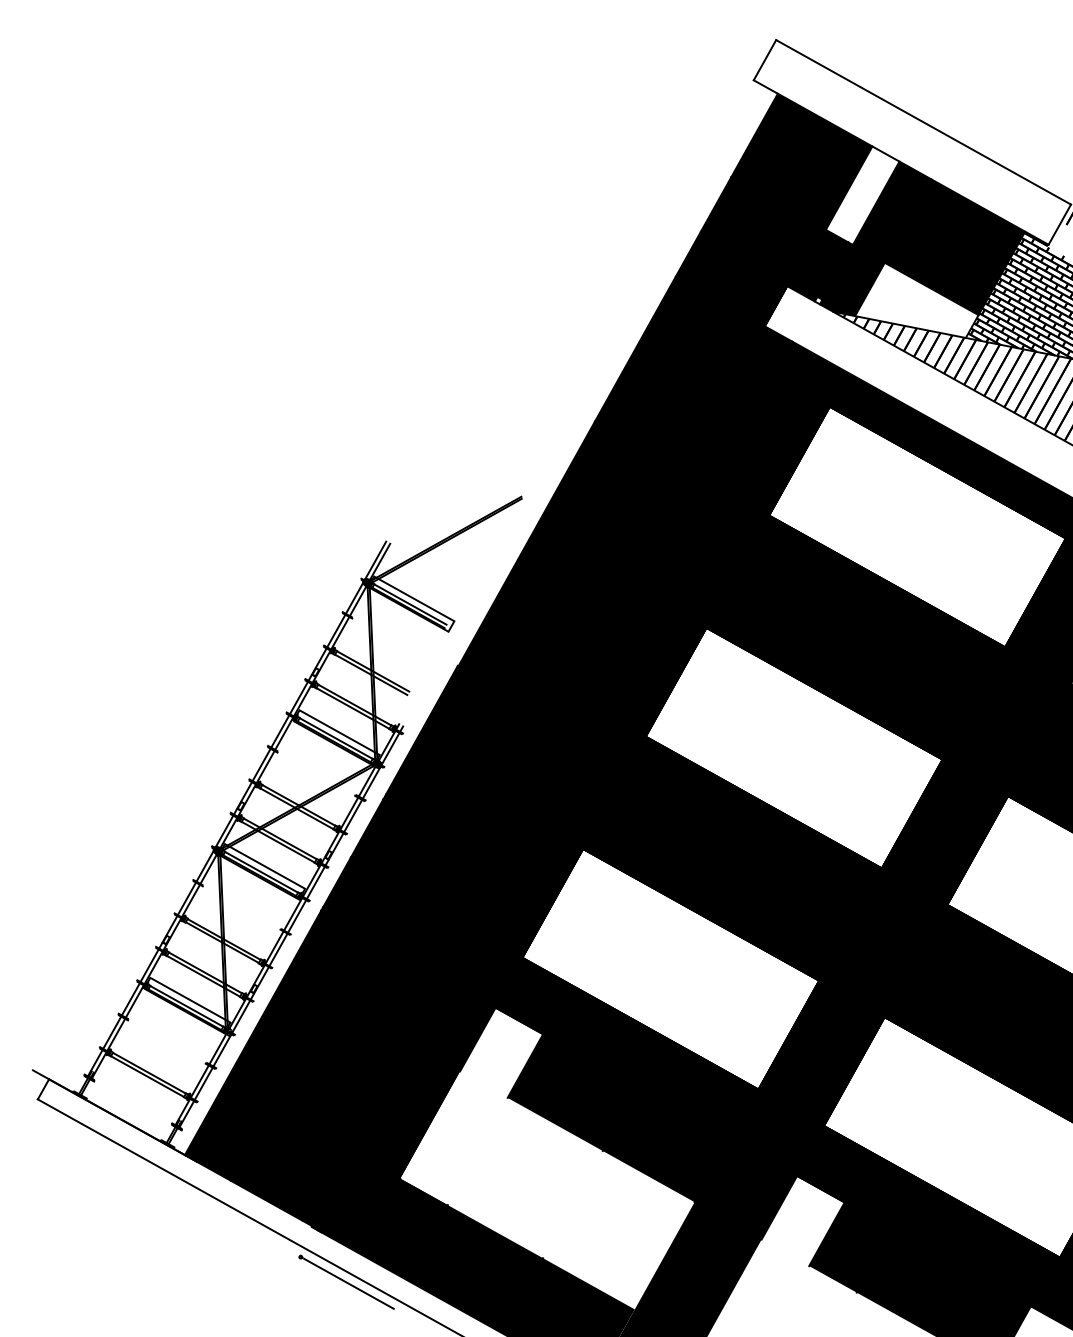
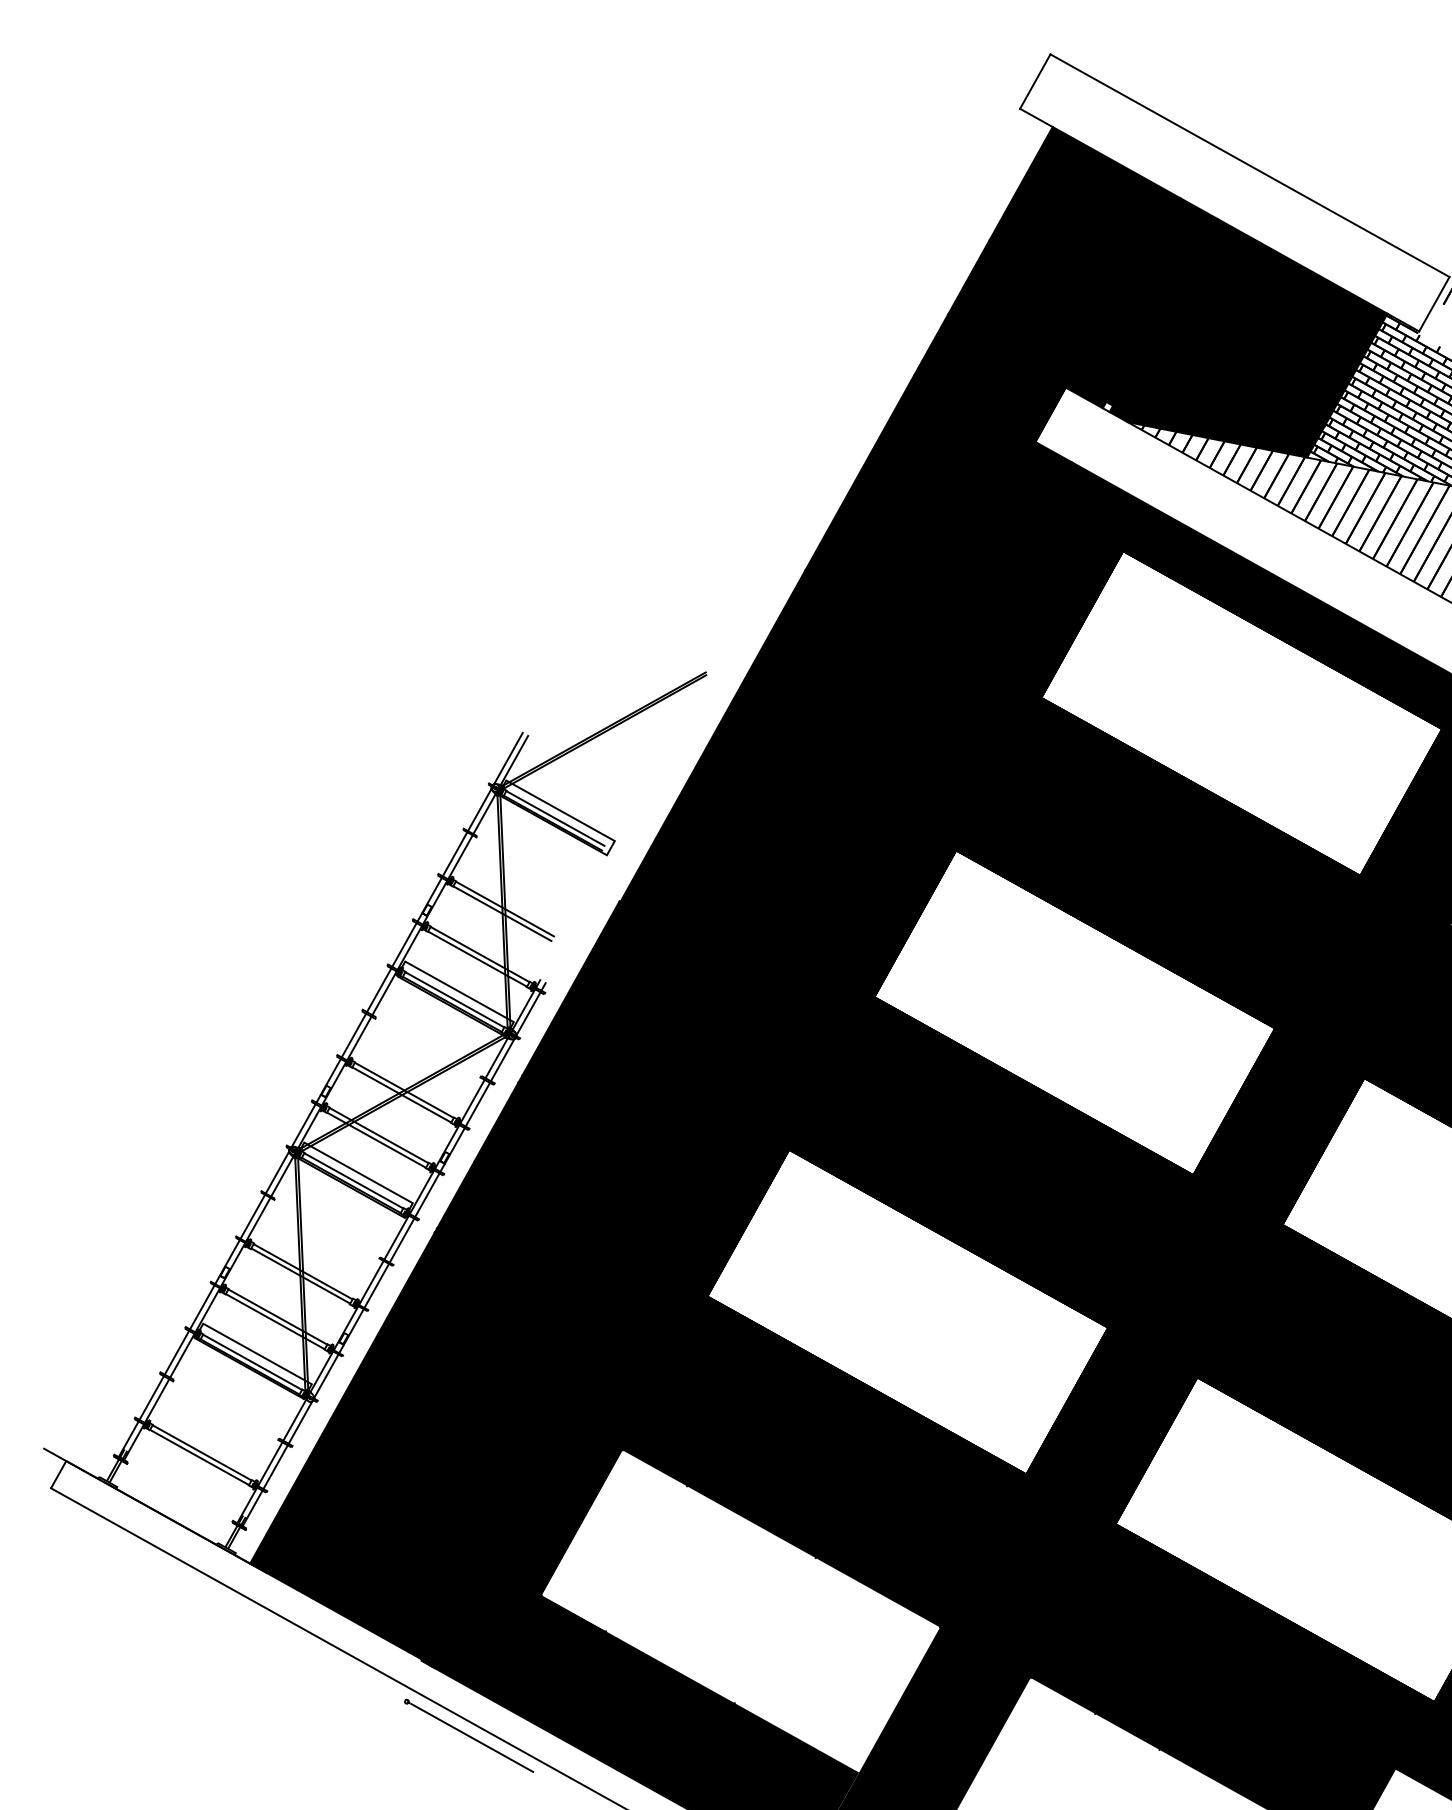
fill: (862, 195) -> (1167, 264), added
fill: (916, 299) -> (1240, 405), added
fill: (501, 1052) -> (678, 1424), added
fill: (802, 1220) -> (1086, 1652), added

